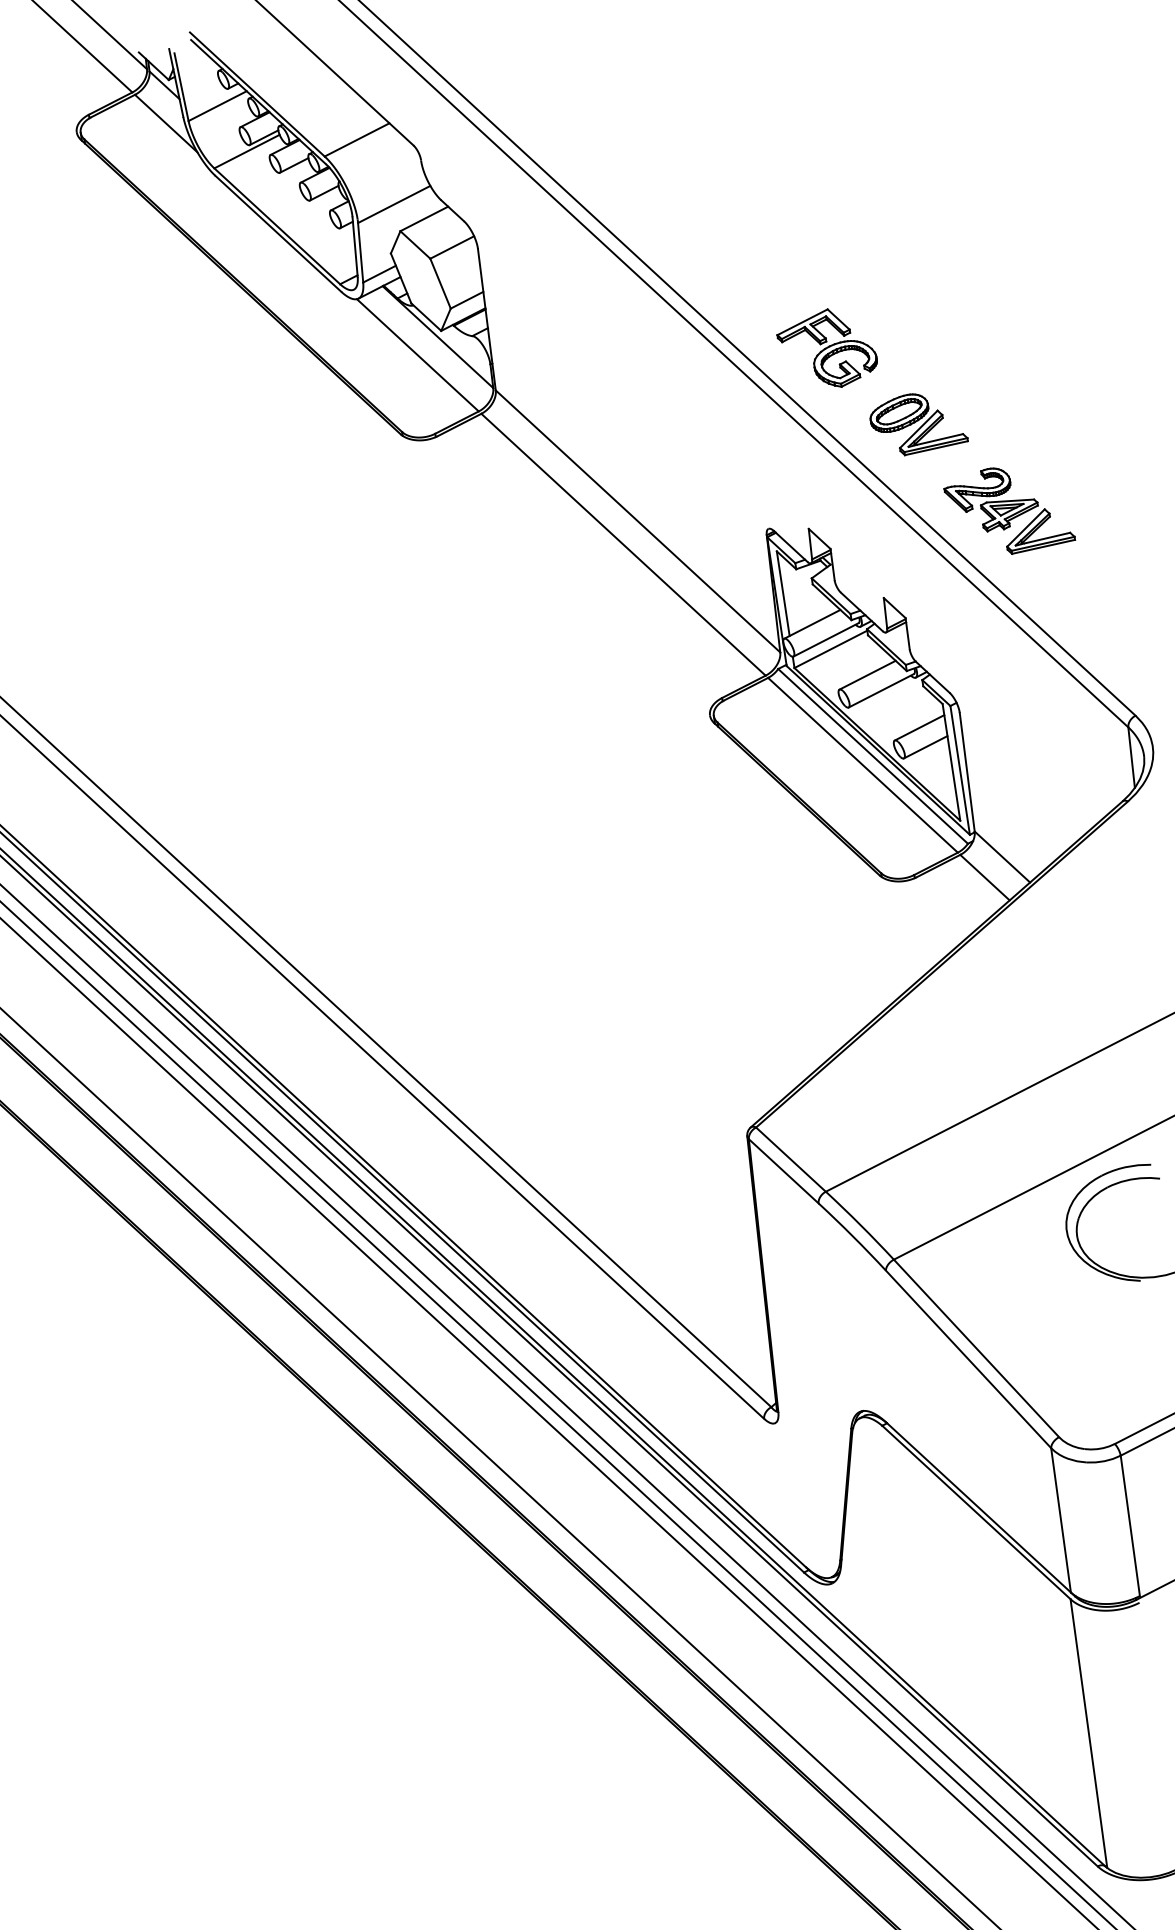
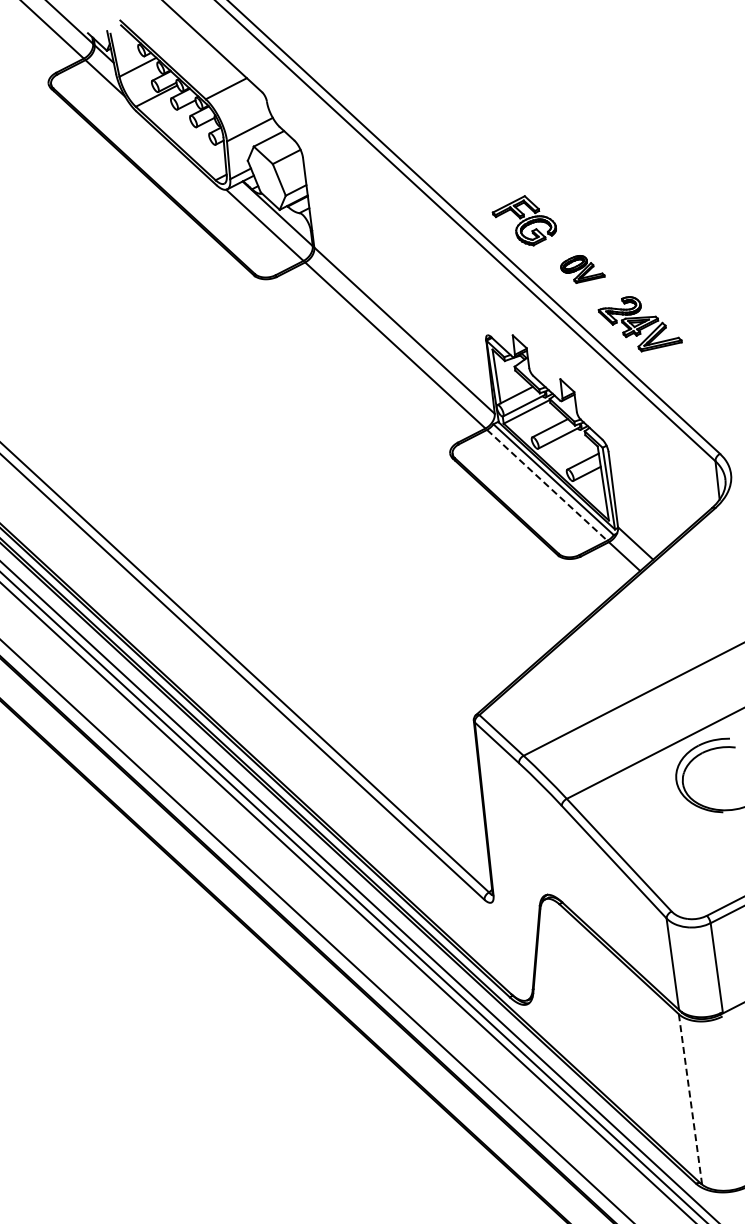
part: (918, 424) -> (582, 269), size x0.7
line: (863, 765) -> (547, 485), solid -> dashed
line: (1088, 1732) -> (690, 1098), solid -> dashed

